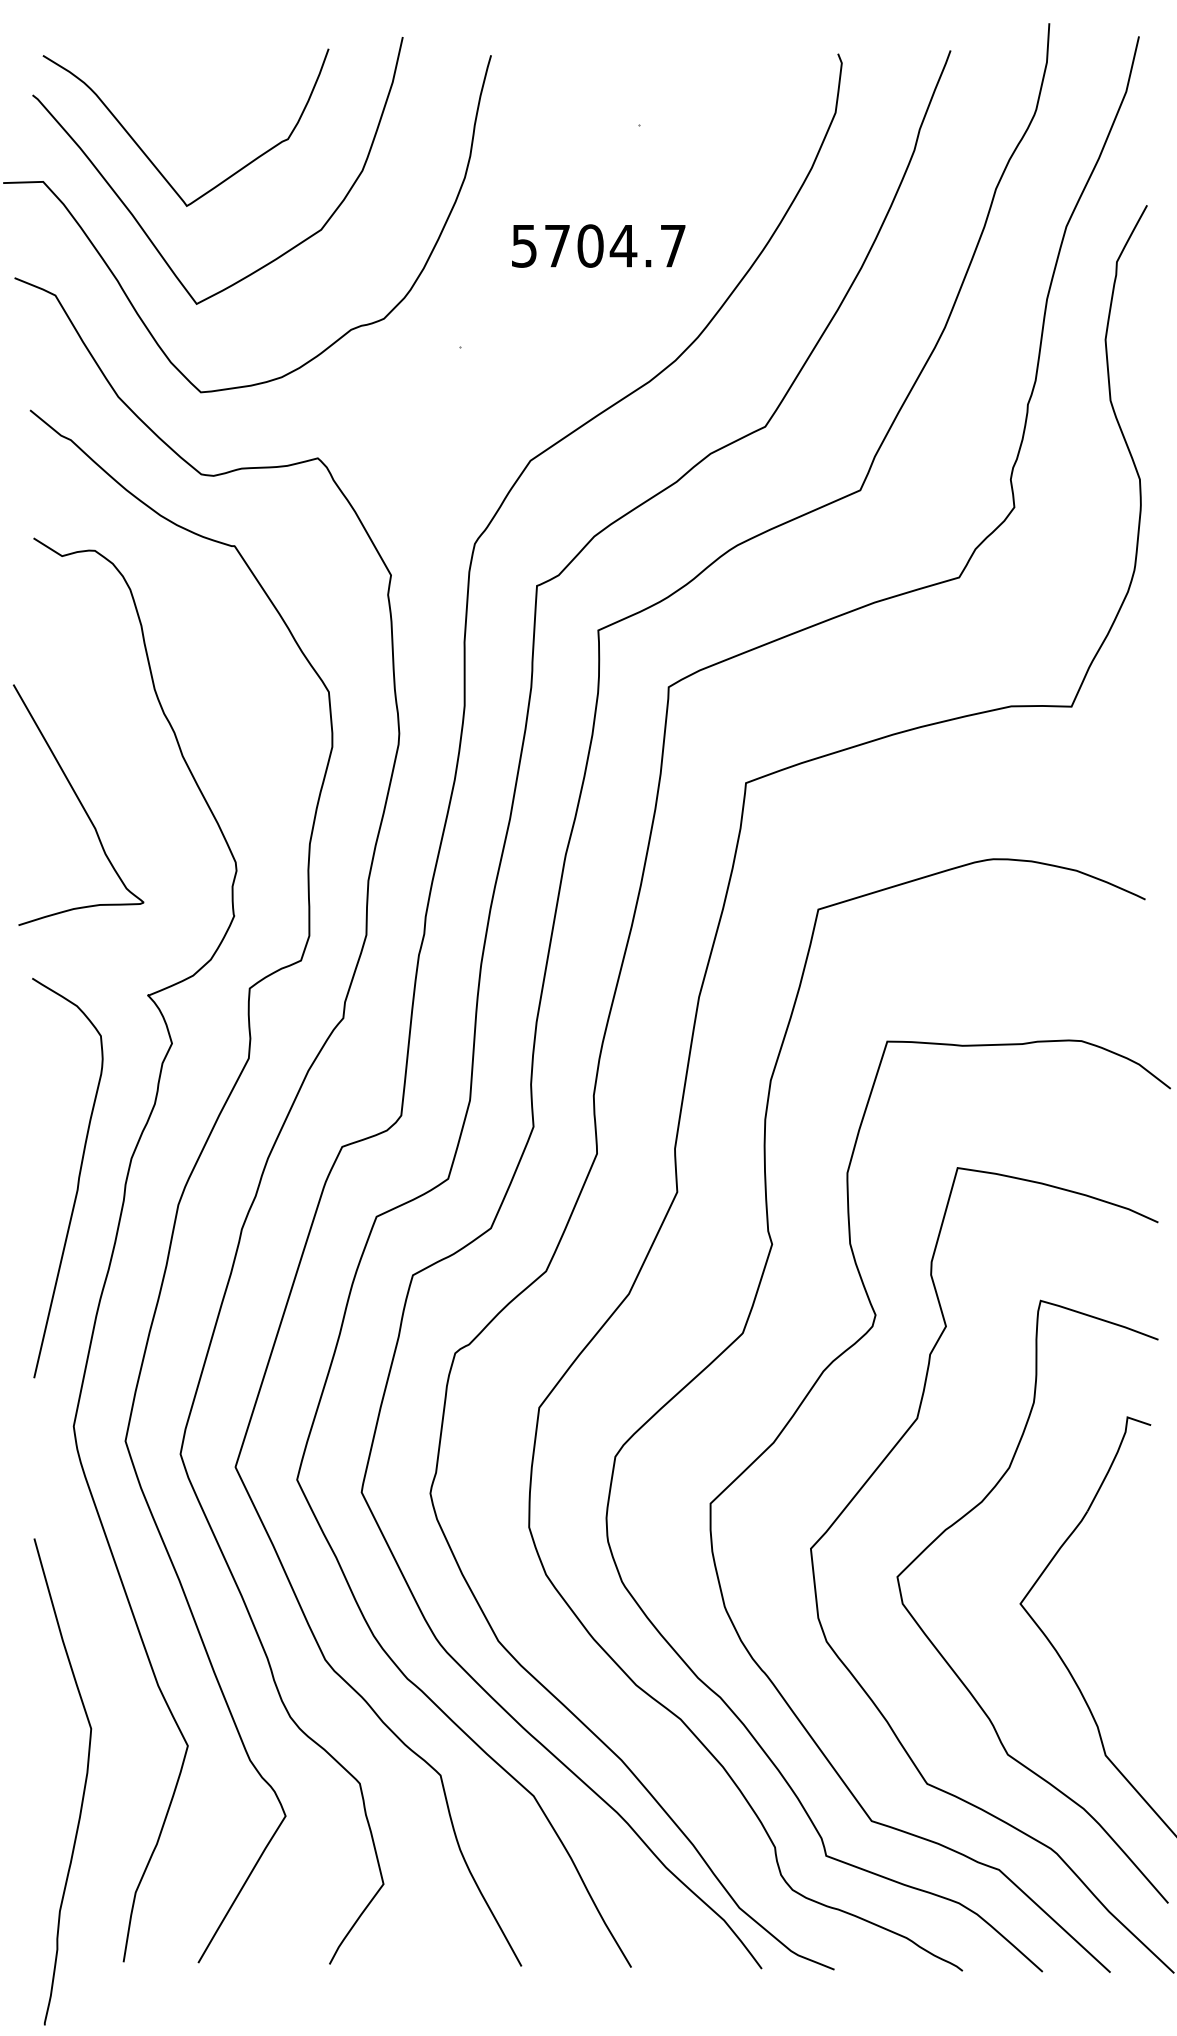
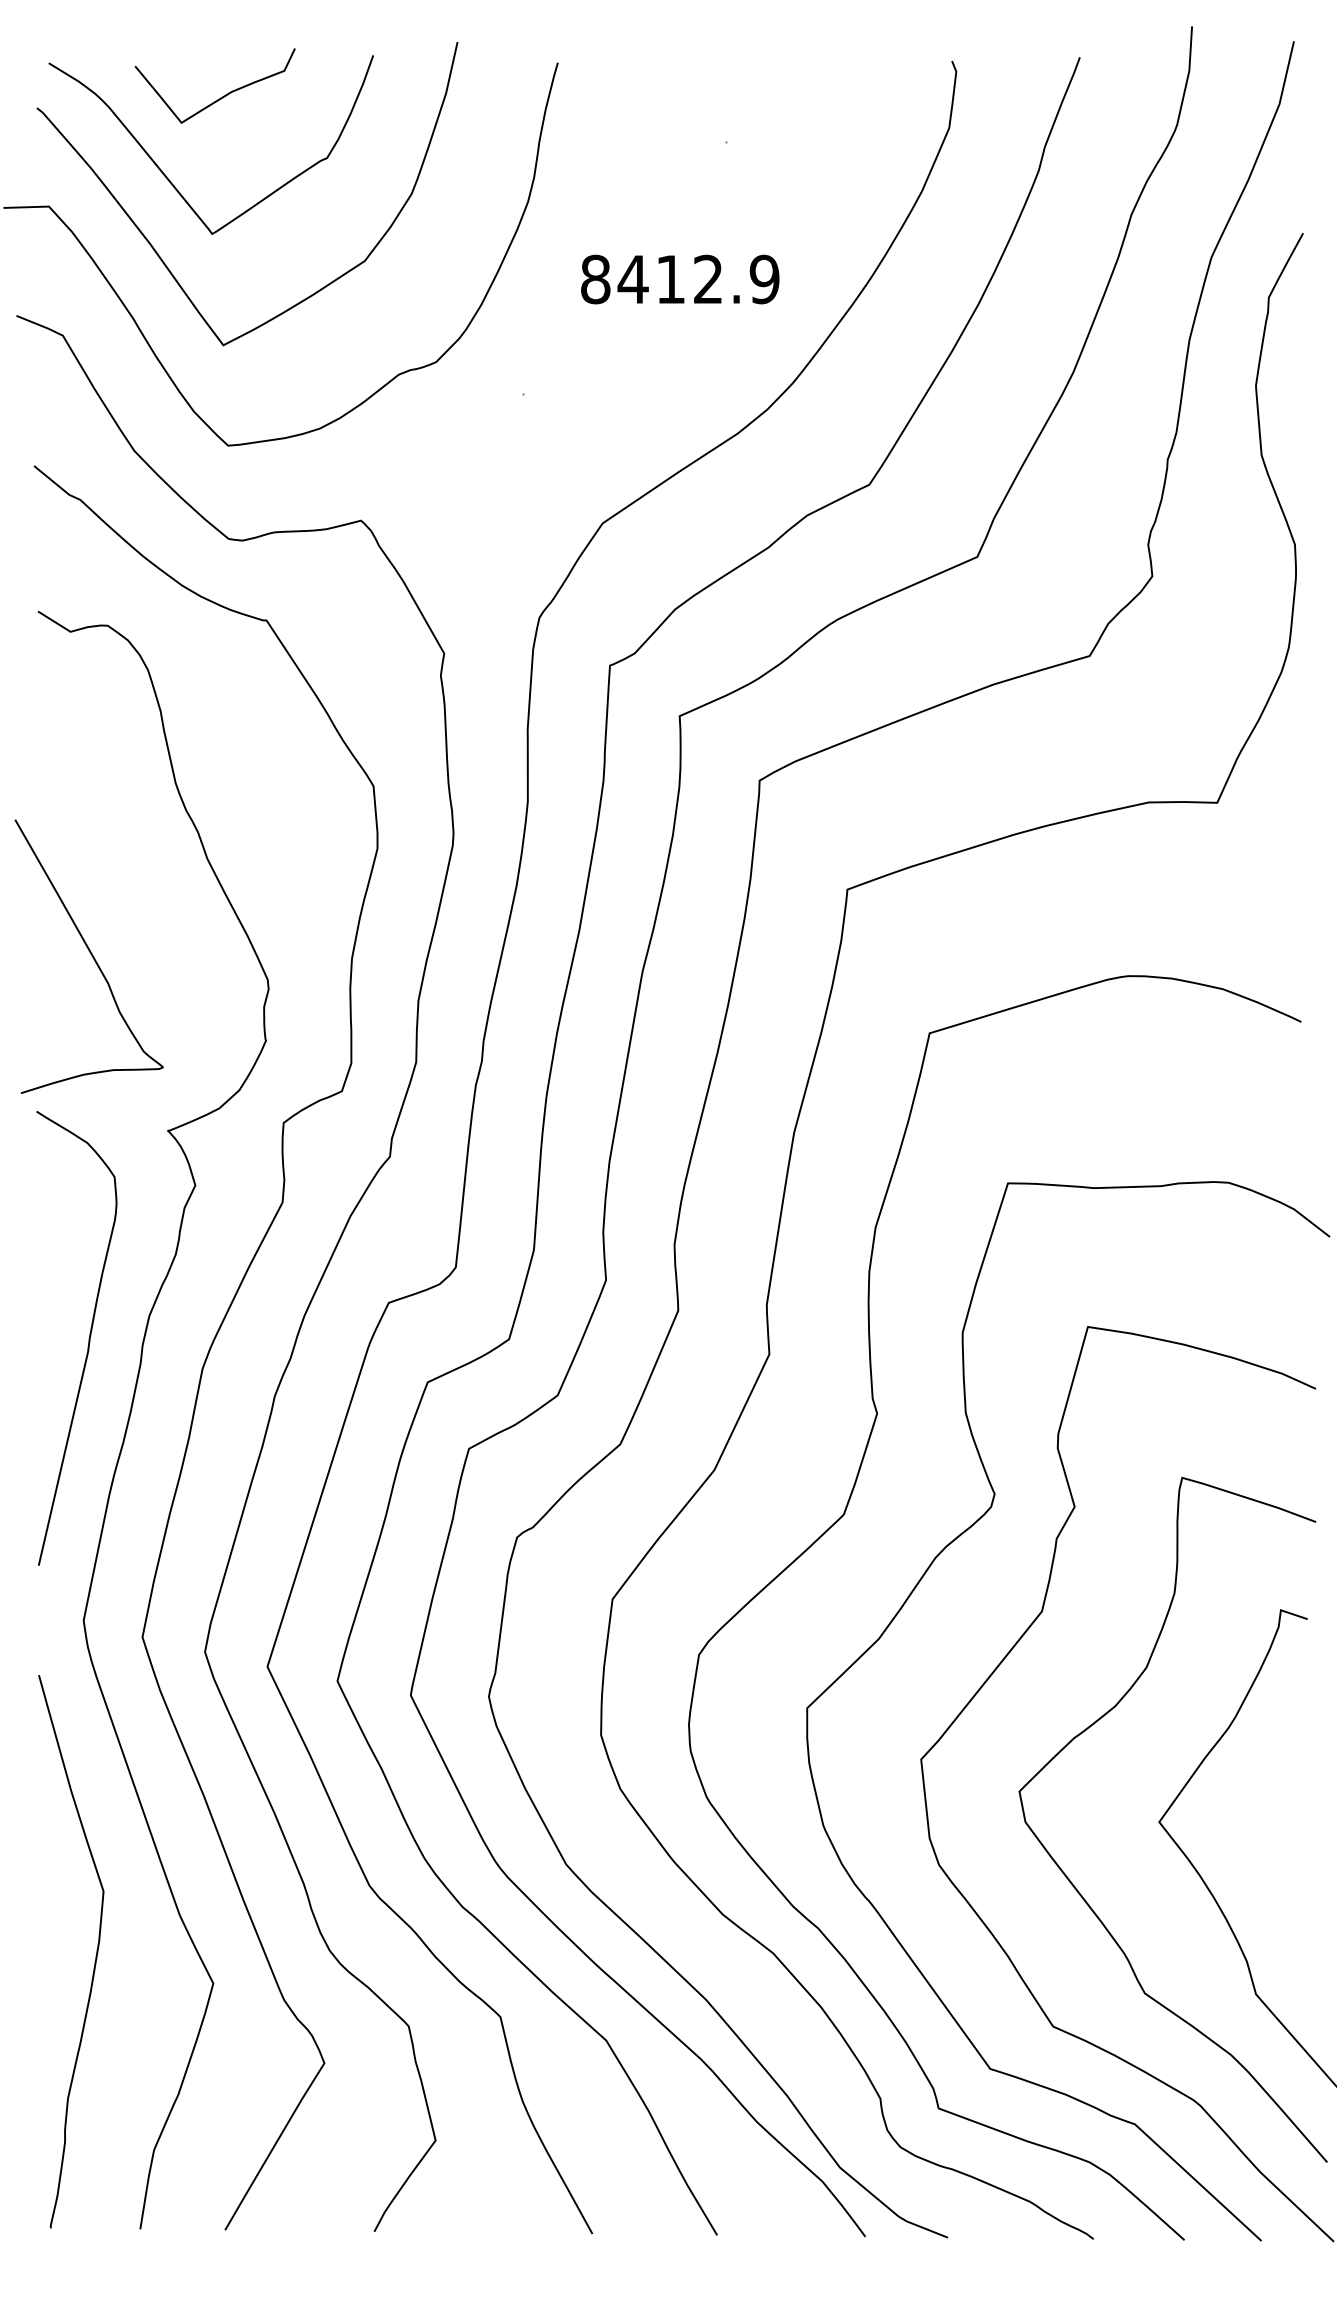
curve: (194, 85) -> (220, 97), added
text: (598, 245) -> (679, 278), 5704.7 -> 8412.9
curve: (80, 804) -> (91, 955), moved
curve: (84, 1782) -> (95, 1952), moved

